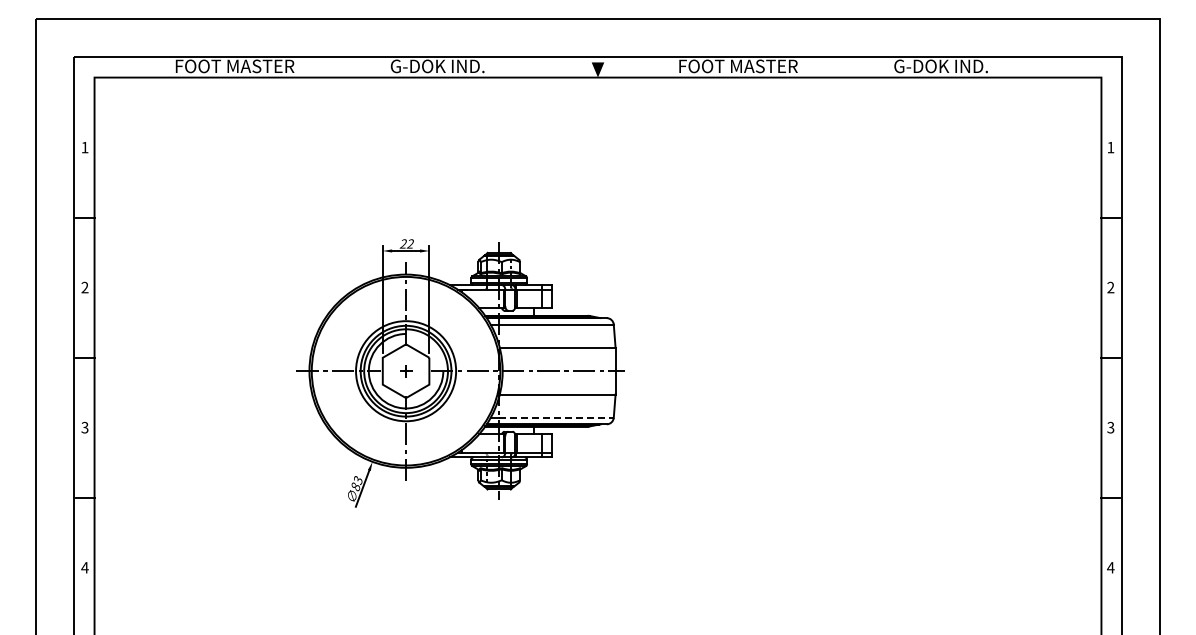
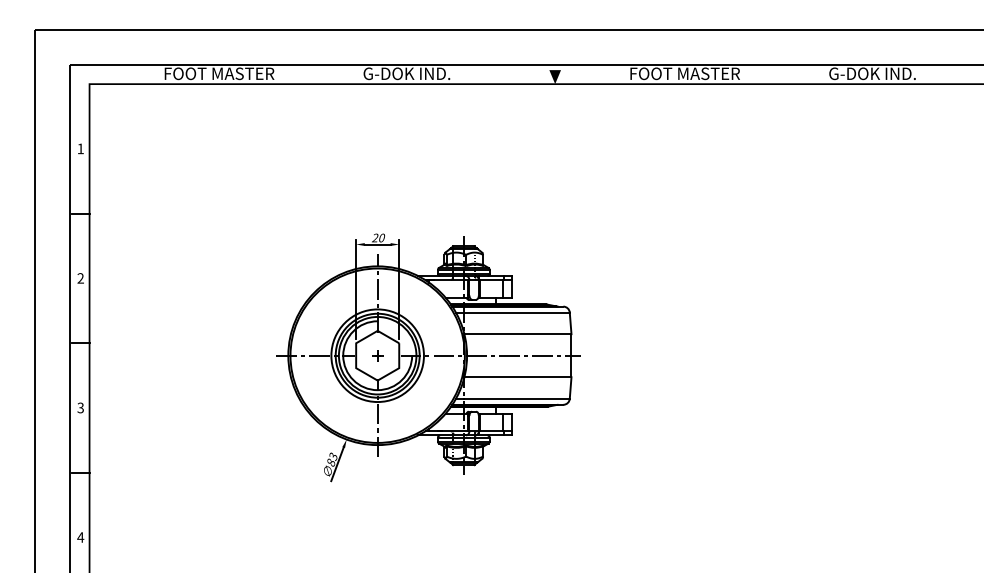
text: (410, 243) -> (381, 237), 22 -> 20
line: (556, 417) -> (516, 398), dashed -> solid

